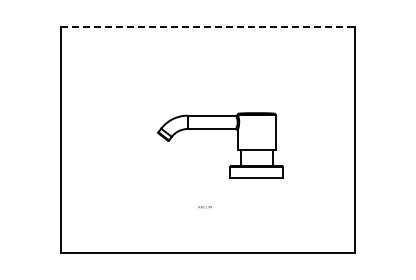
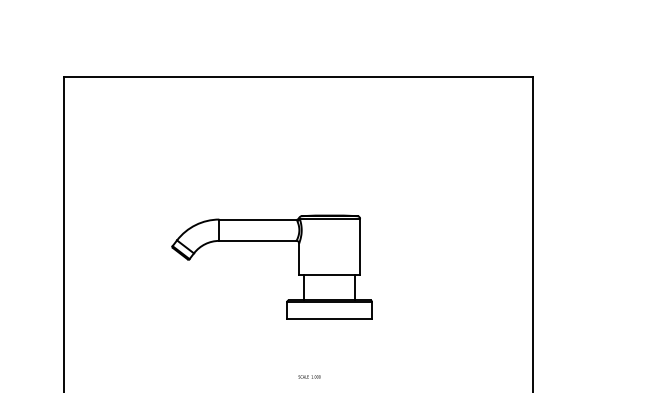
line: (208, 26) -> (298, 77), dashed -> solid
part: (220, 129) -> (271, 241), moved
text: (204, 207) -> (308, 377), moved

